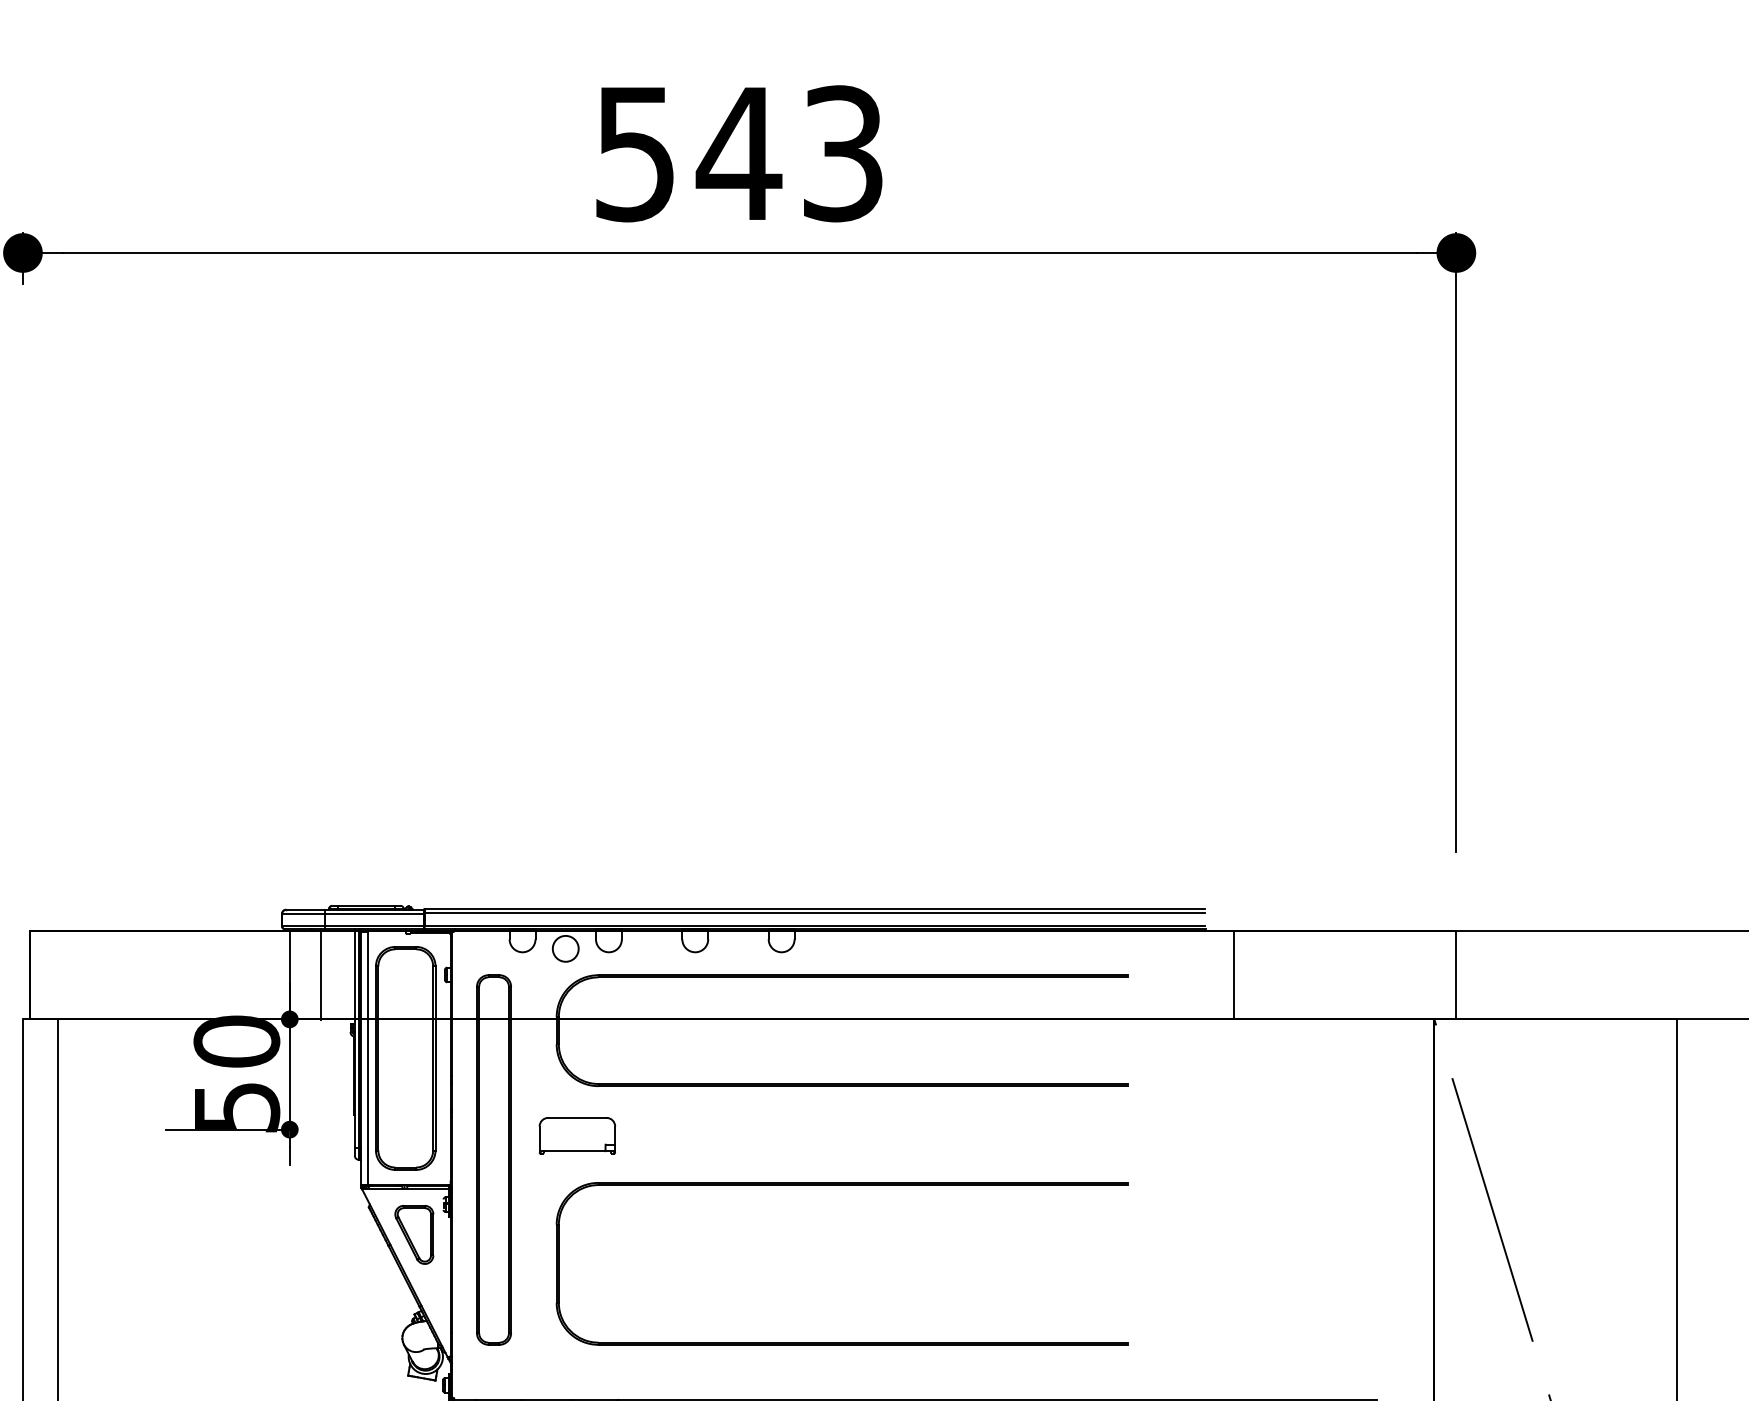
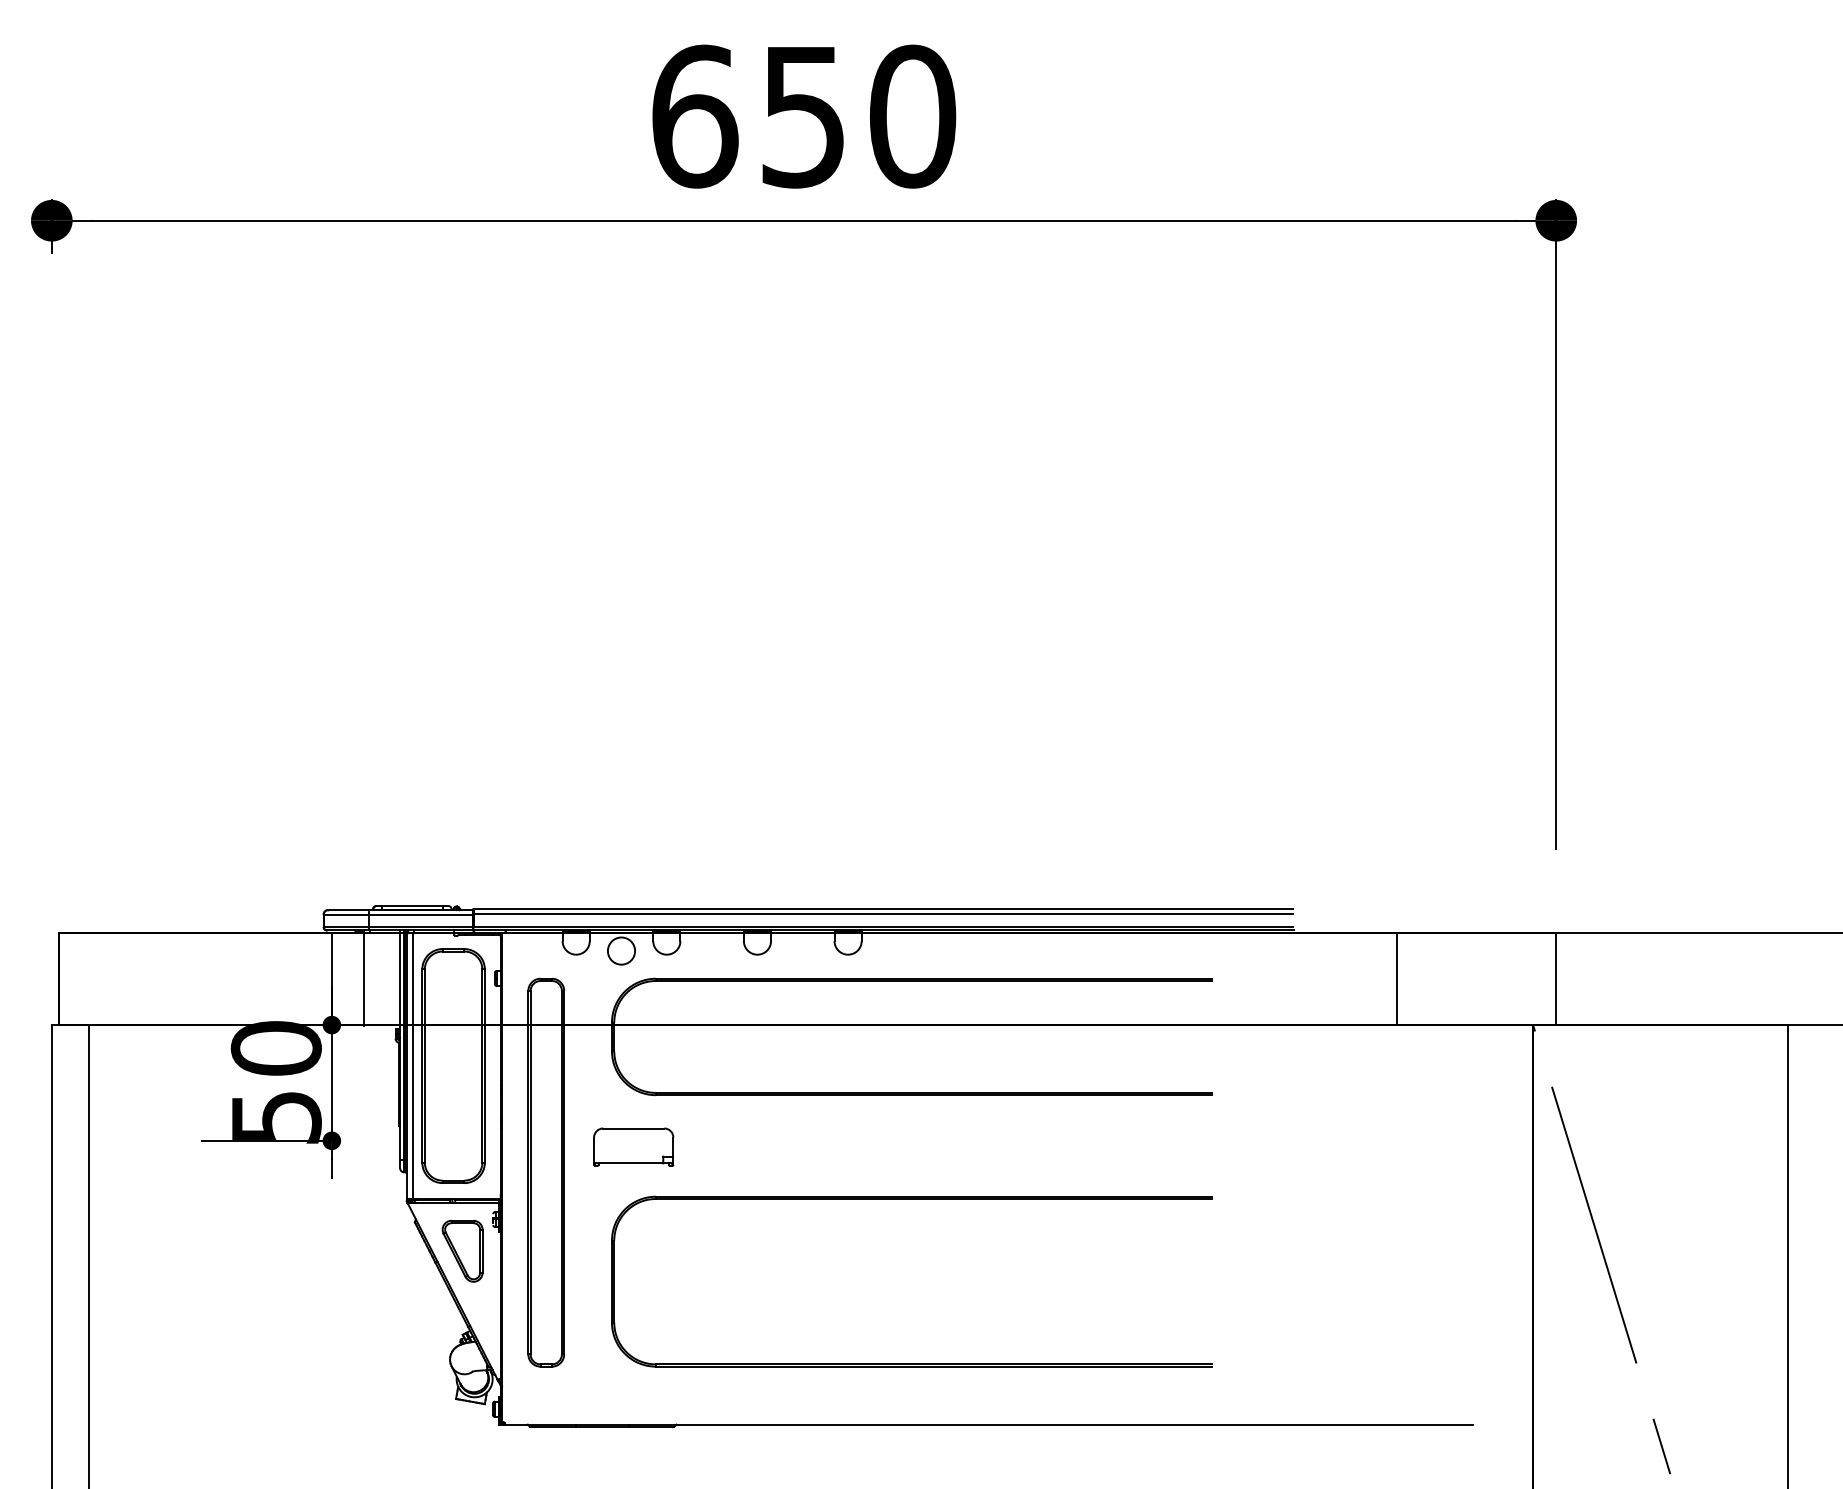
text: (740, 153) -> (804, 116), 543 -> 650
line: (1233, 974) -> (1396, 978), moved

